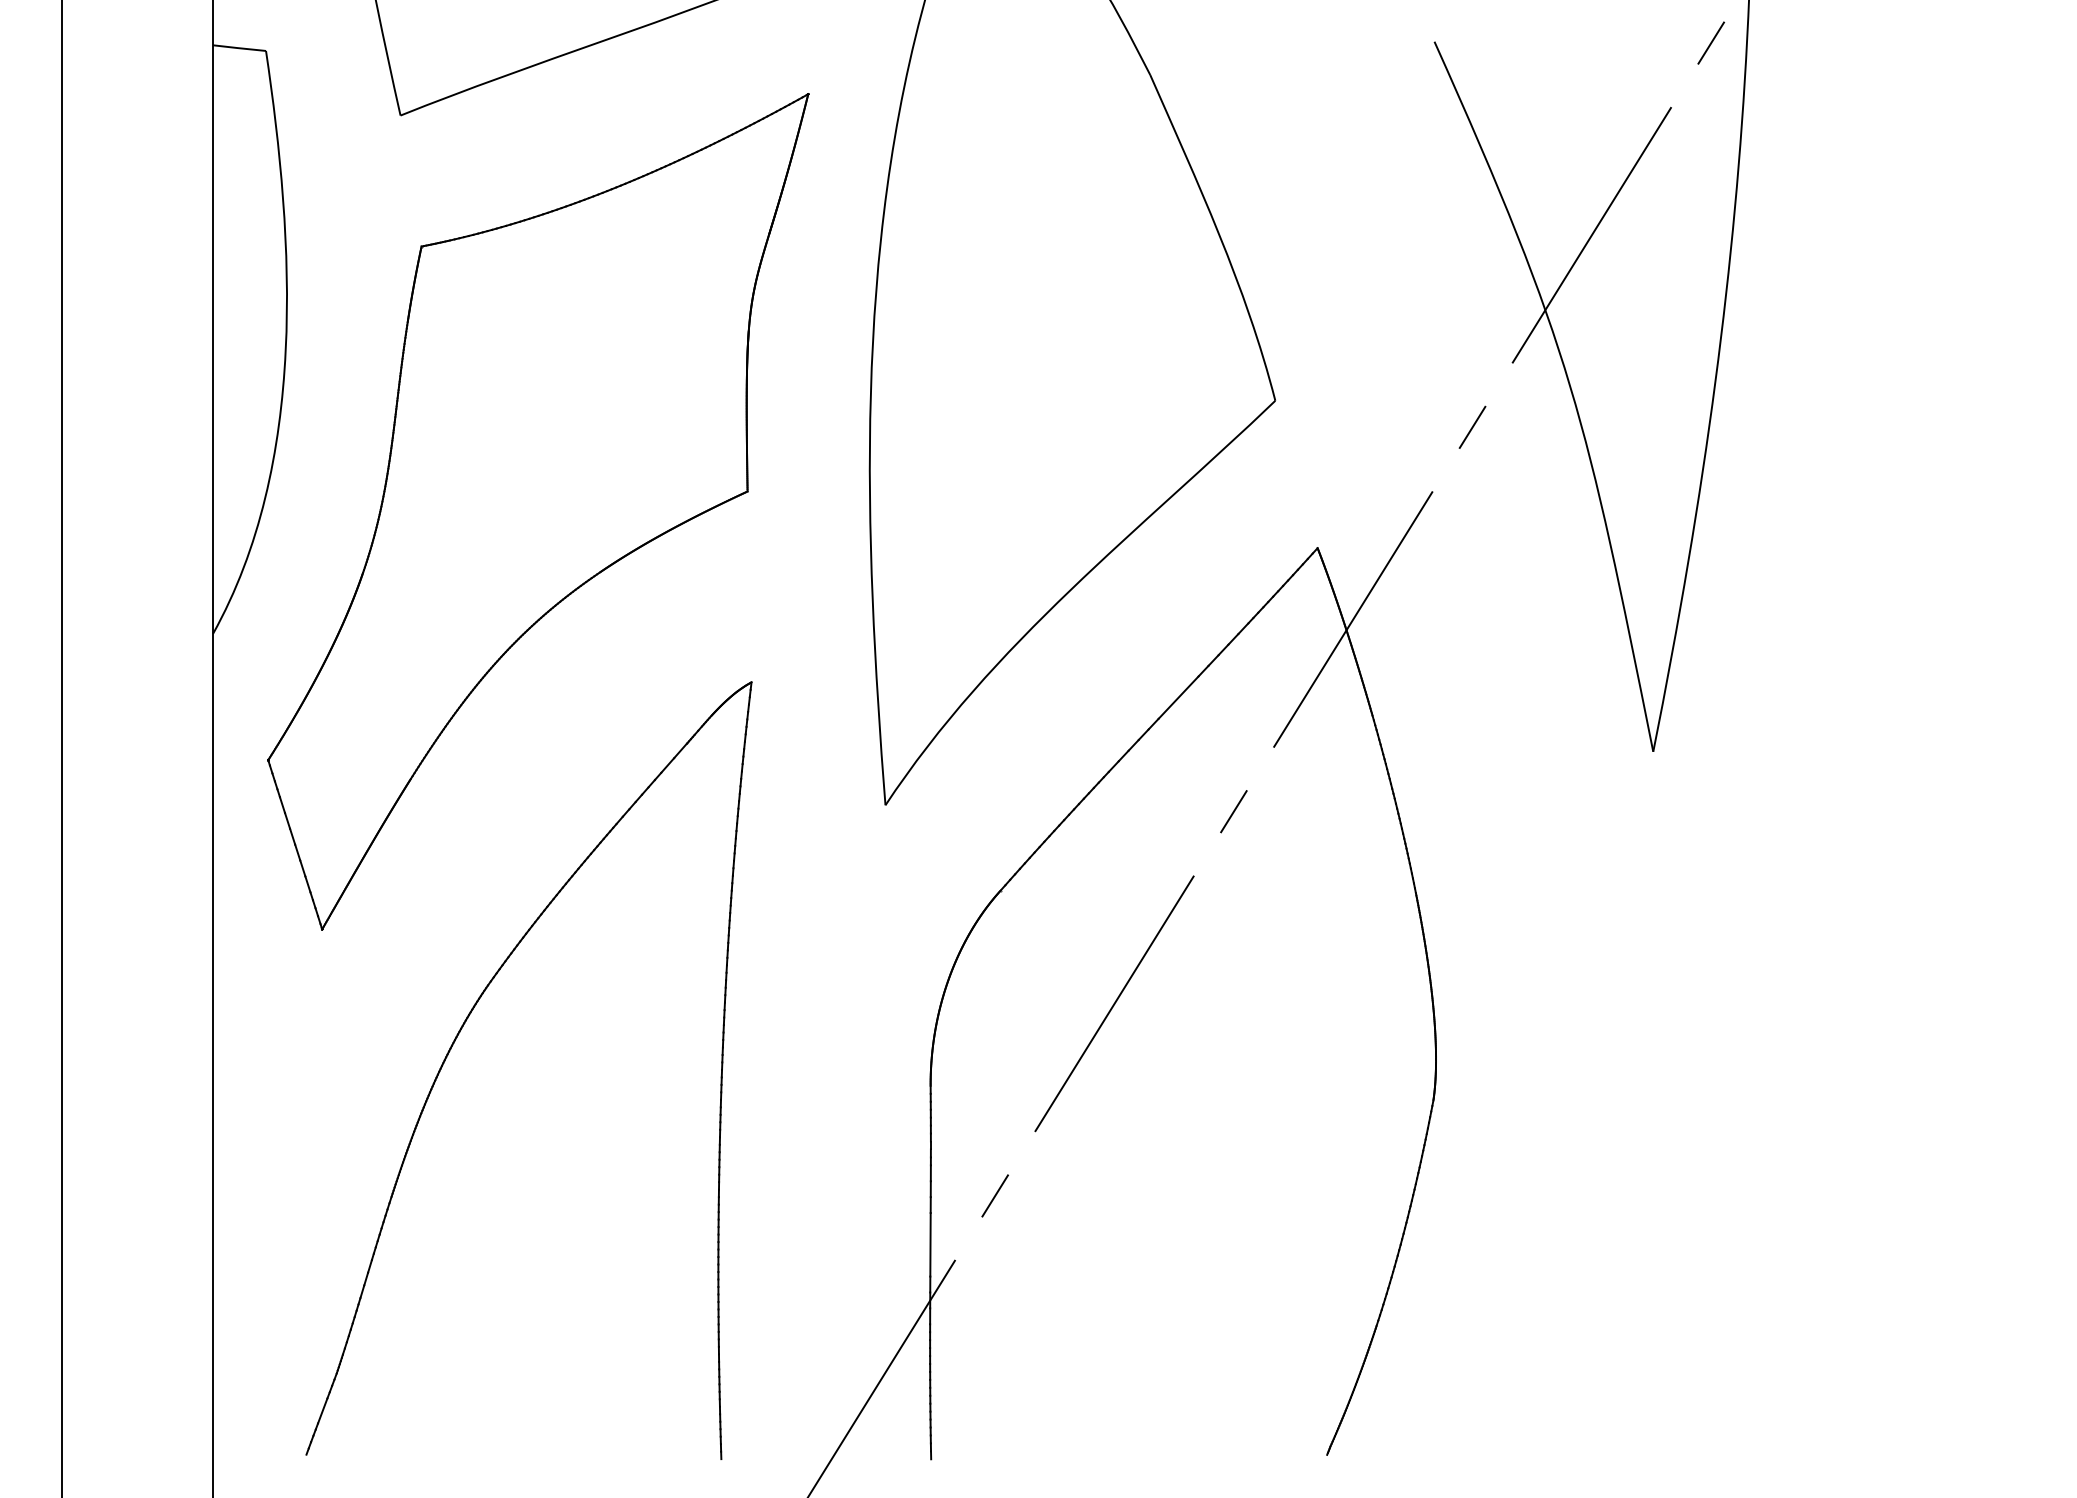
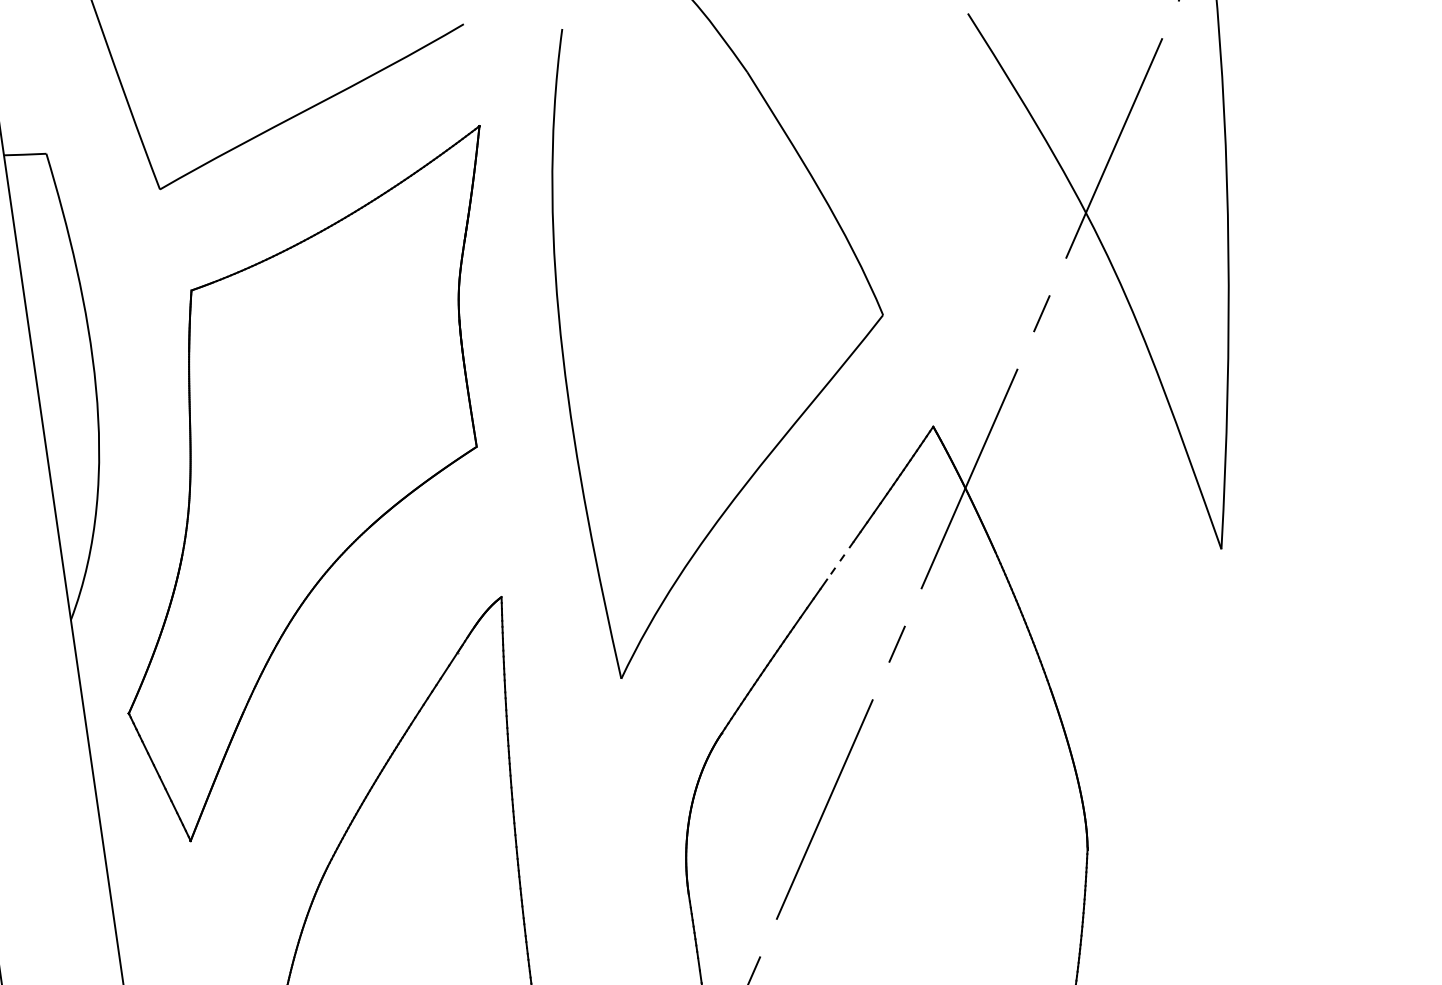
line: (1178, 698) -> (840, 561), solid -> dashed

